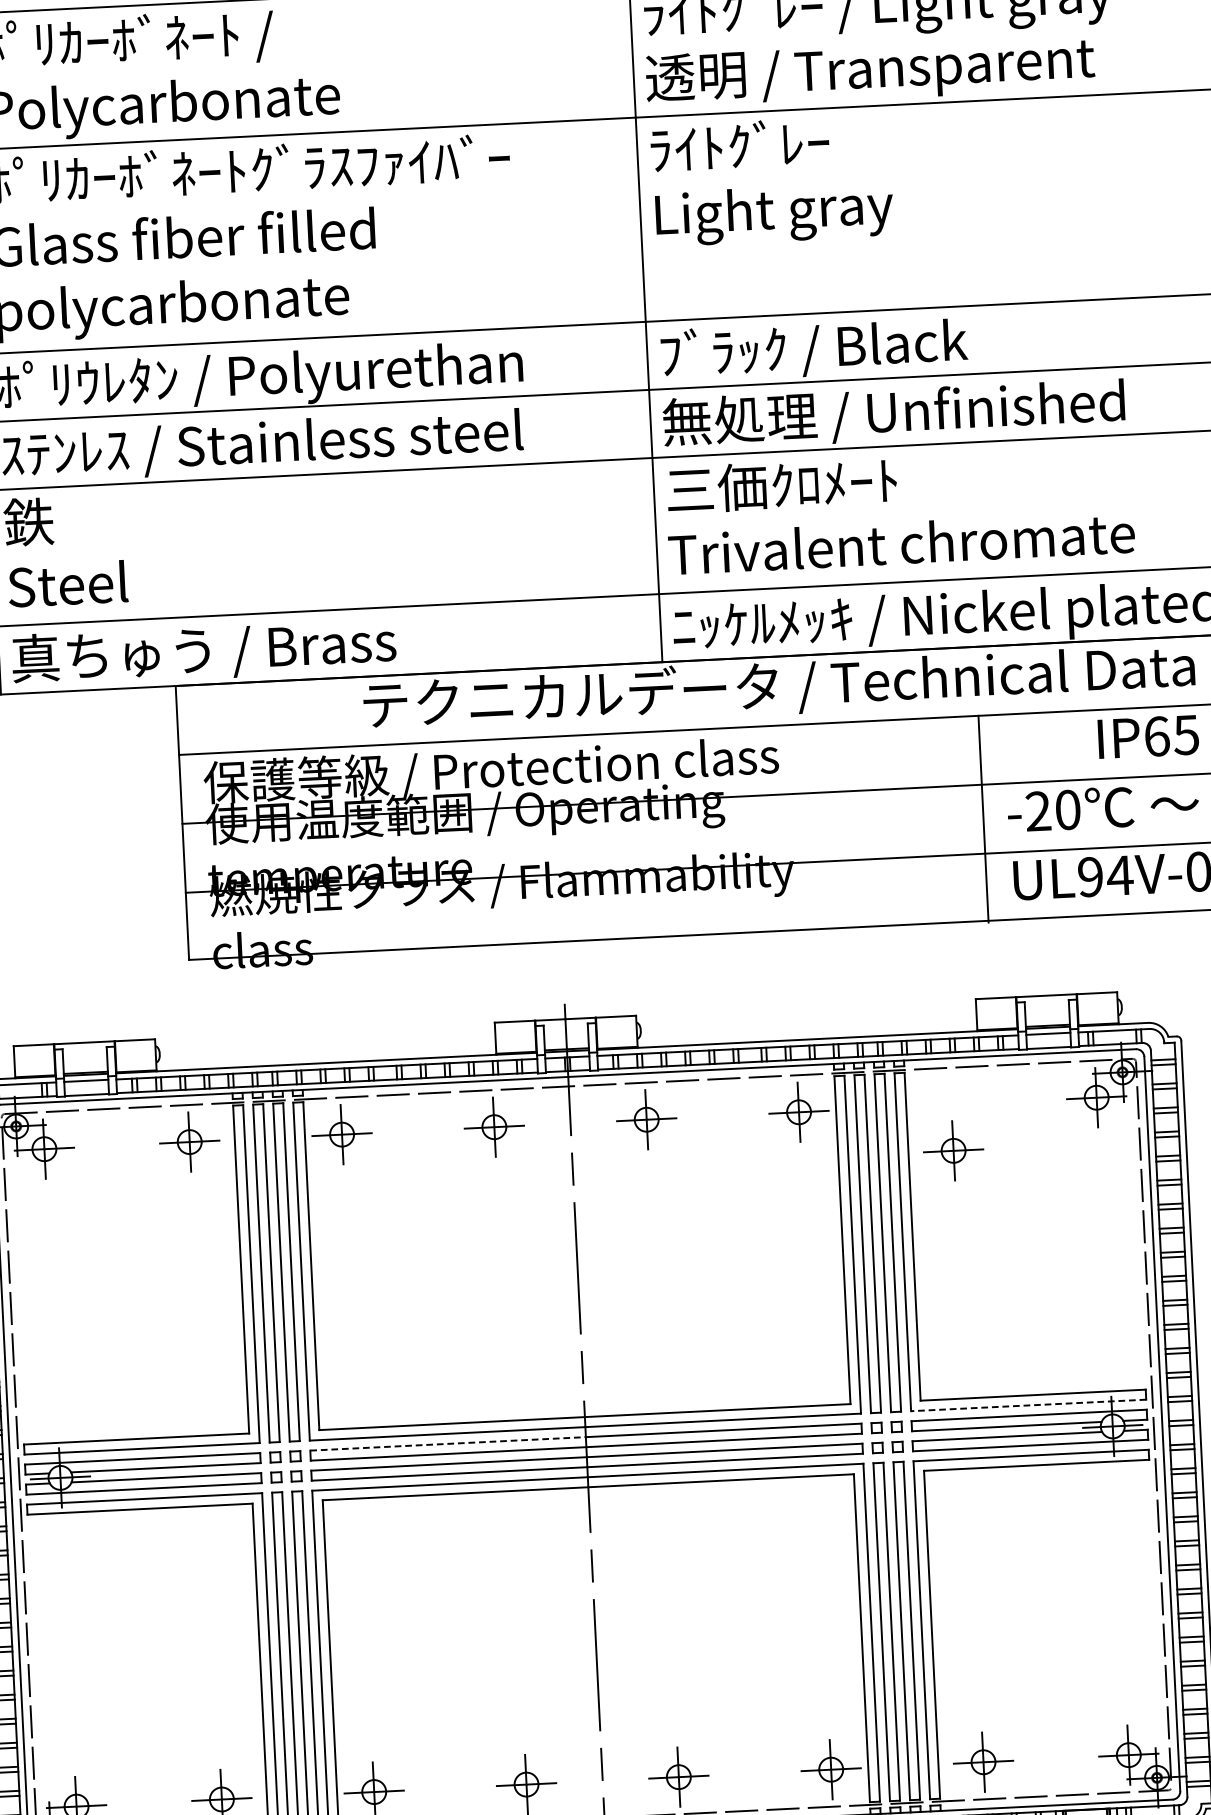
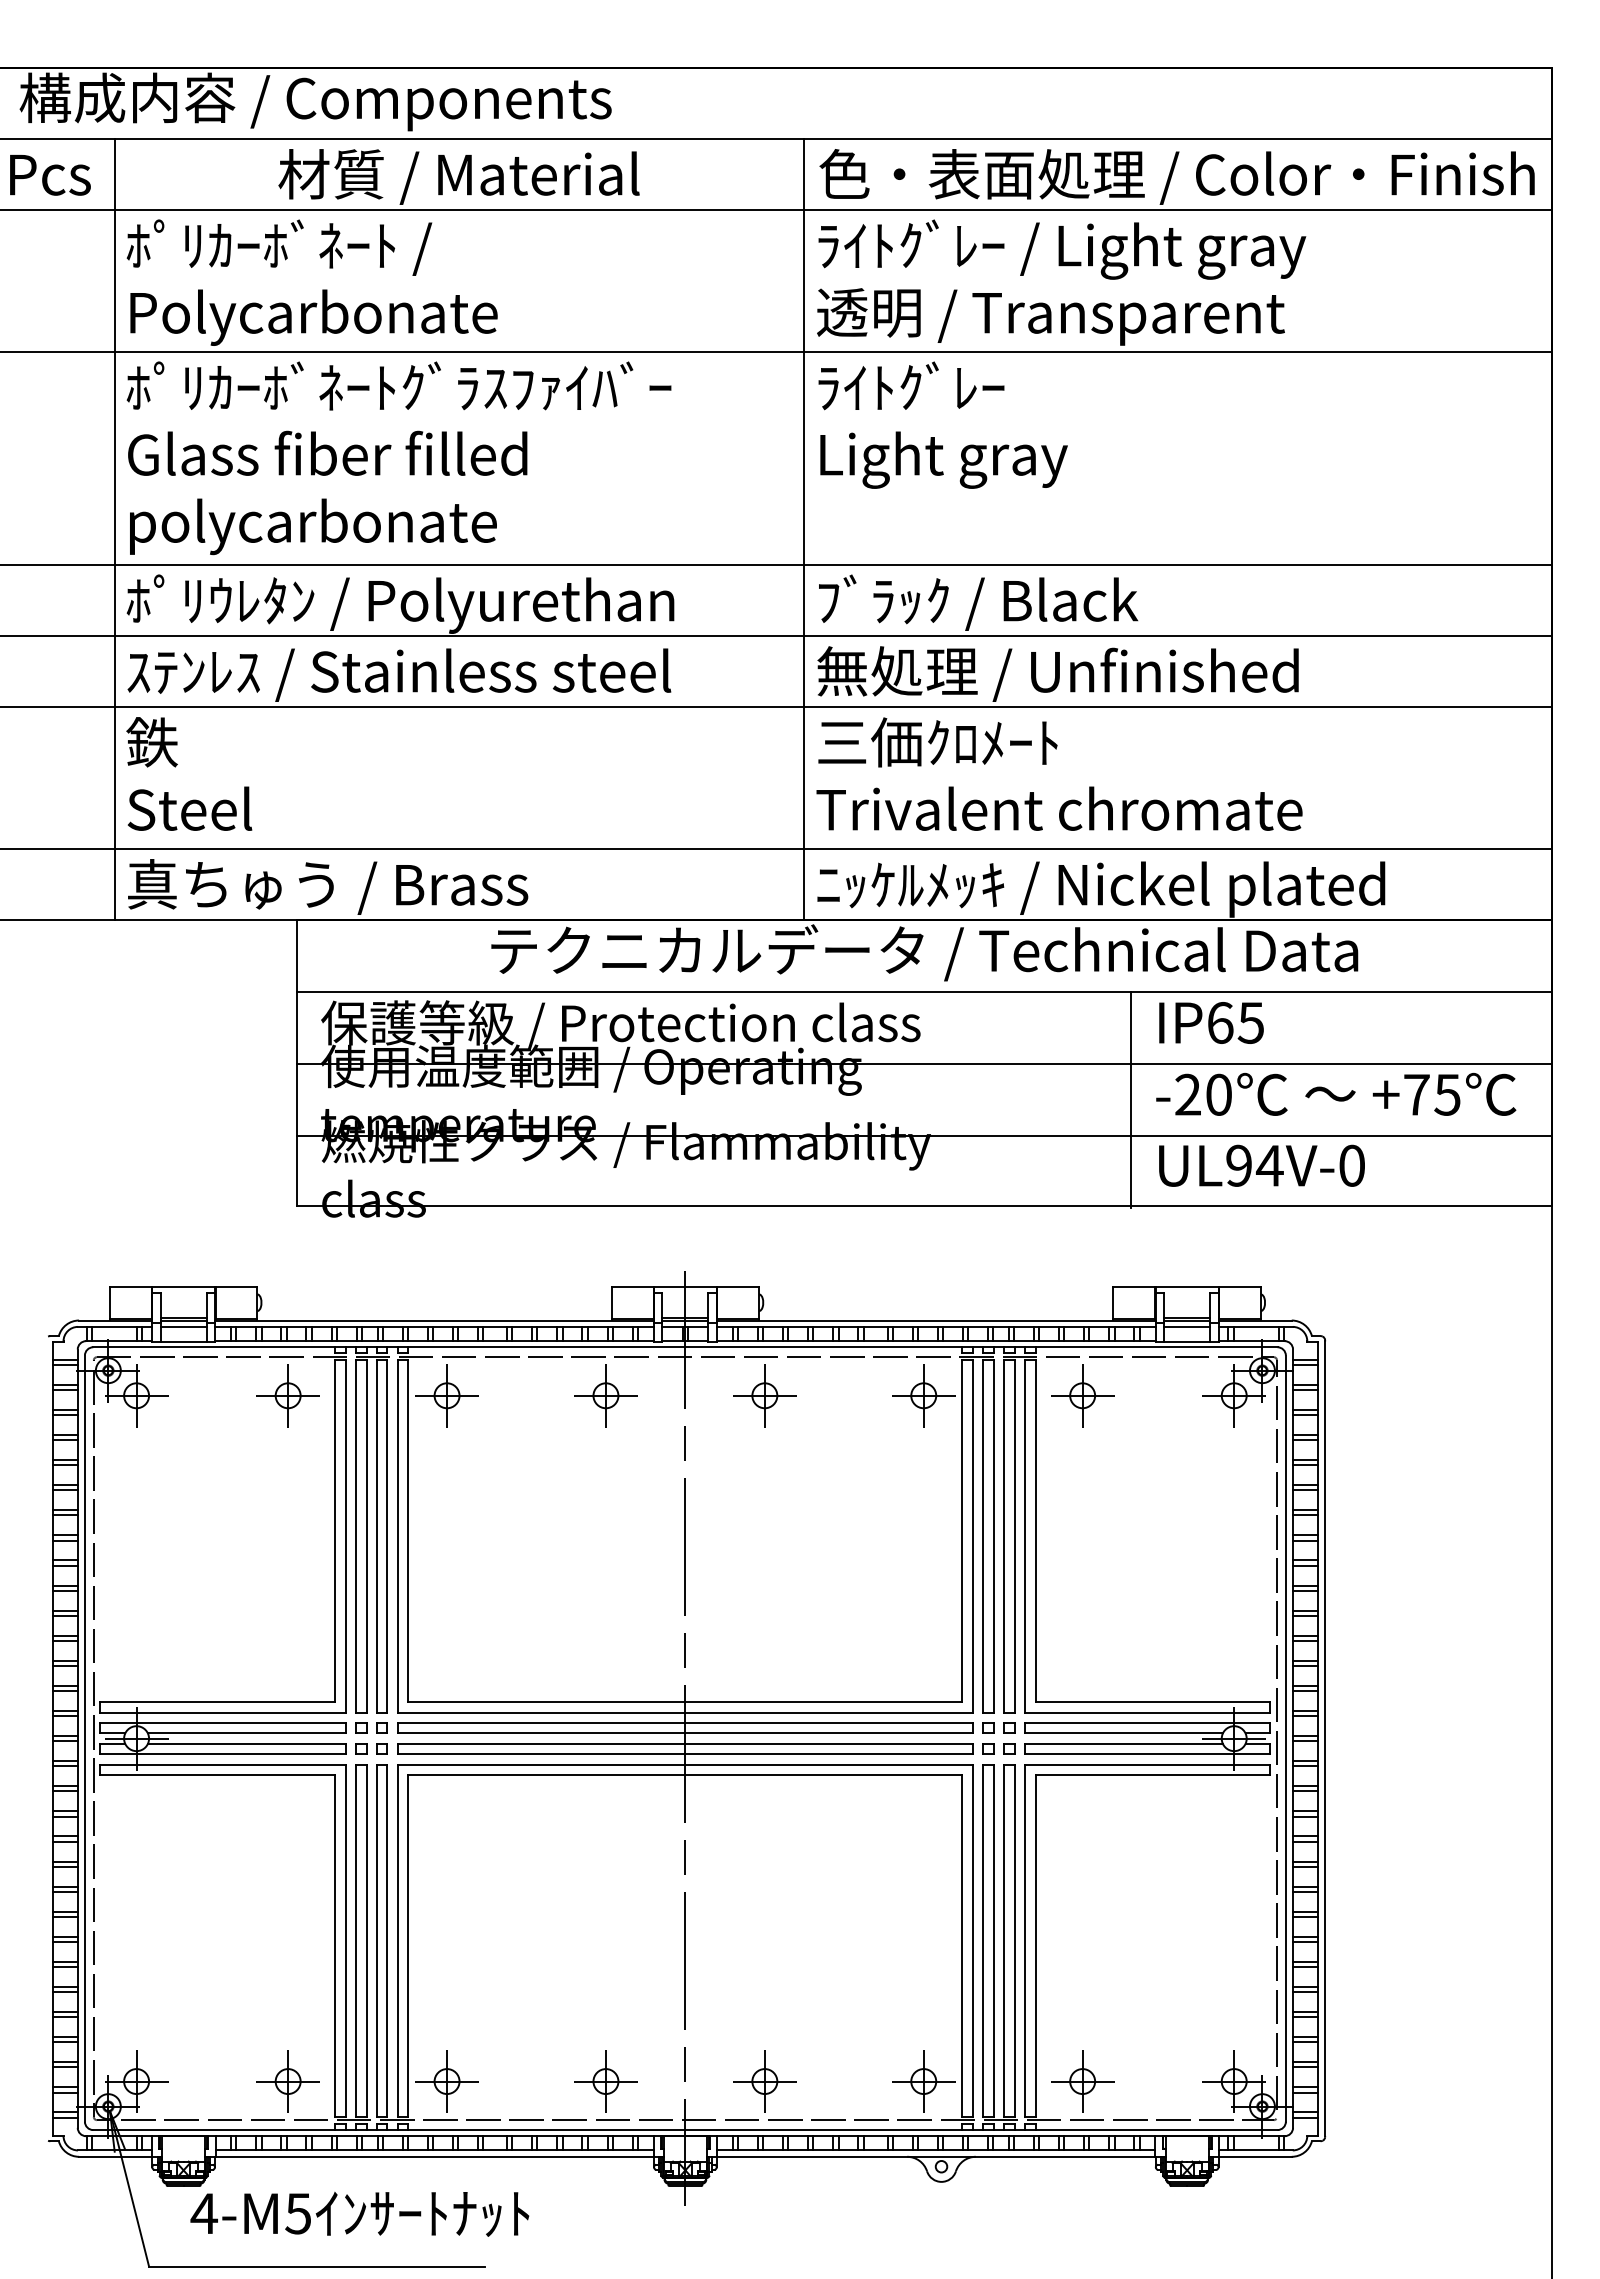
text: (1148, 736) -> (1211, 1022), moved
part: (953, 1150) -> (1082, 1395), moved
line: (1028, 1405) -> (1147, 1712), dashed -> solid
line: (447, 1443) -> (541, 1722), dashed -> solid

